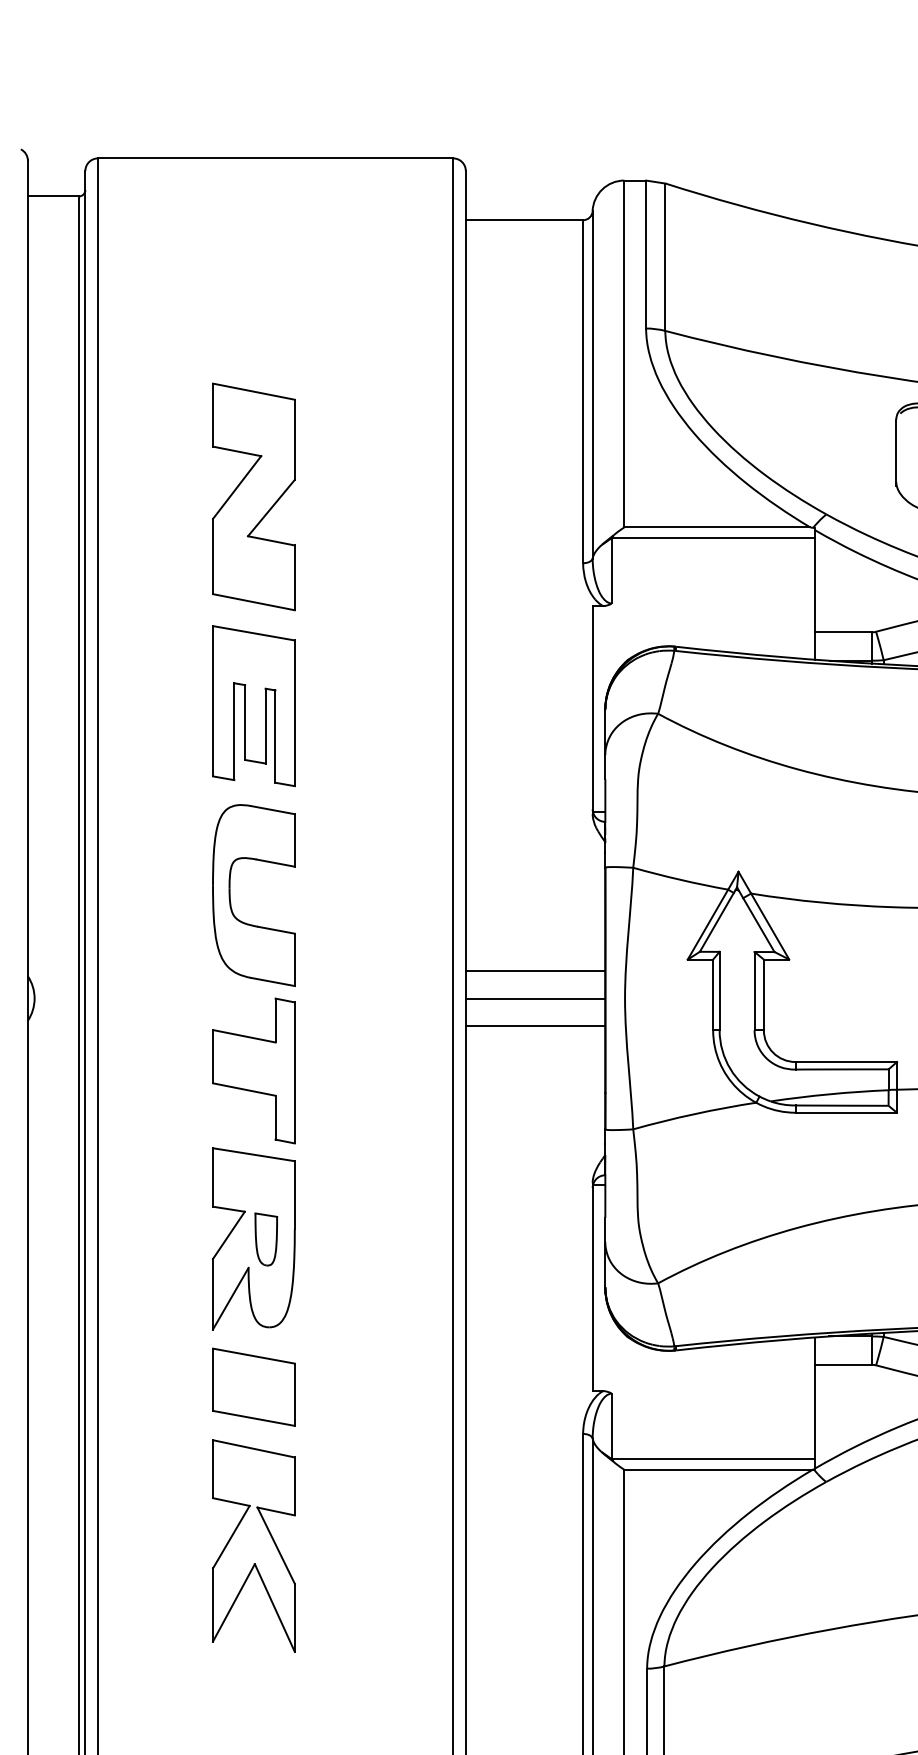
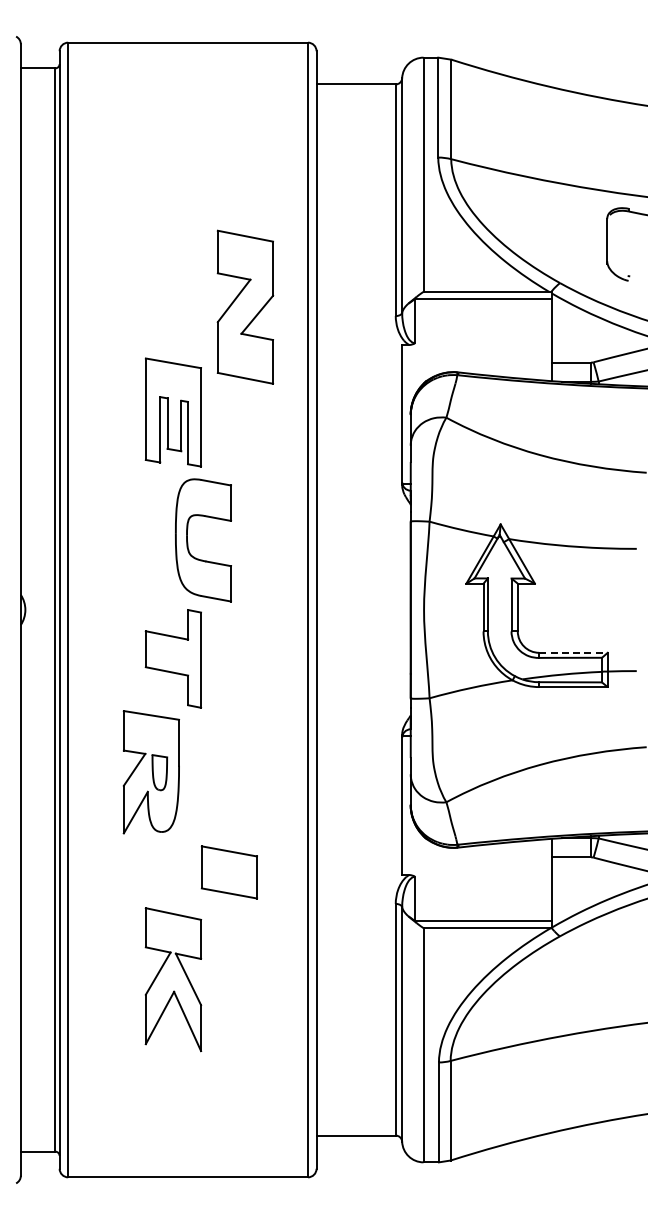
part: (253, 495) -> (245, 306), moved
part: (231, 898) -> (188, 542), moved
line: (535, 971) -> (363, 591), removed
line: (535, 999) -> (363, 610), removed
line: (535, 1025) -> (363, 628), removed
line: (846, 1061) -> (573, 652), solid -> dashed
part: (252, 1239) -> (150, 772), moved
part: (252, 1387) -> (228, 872), moved

